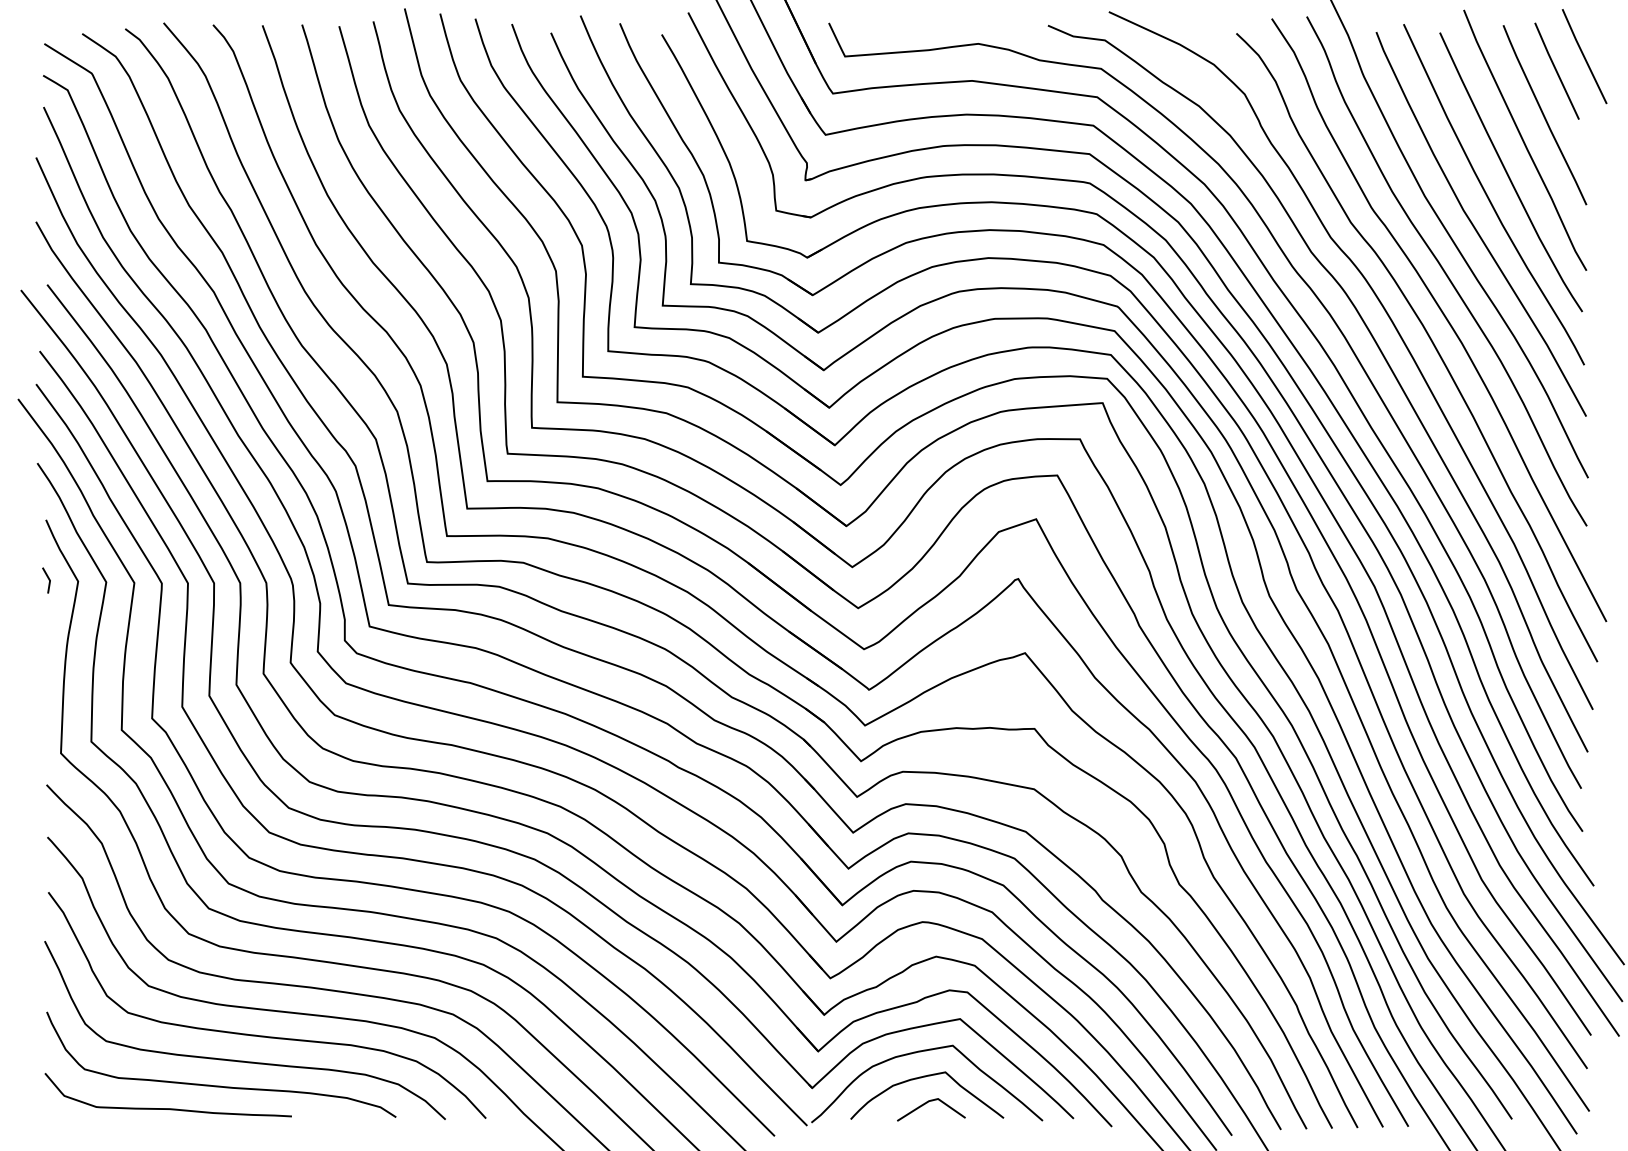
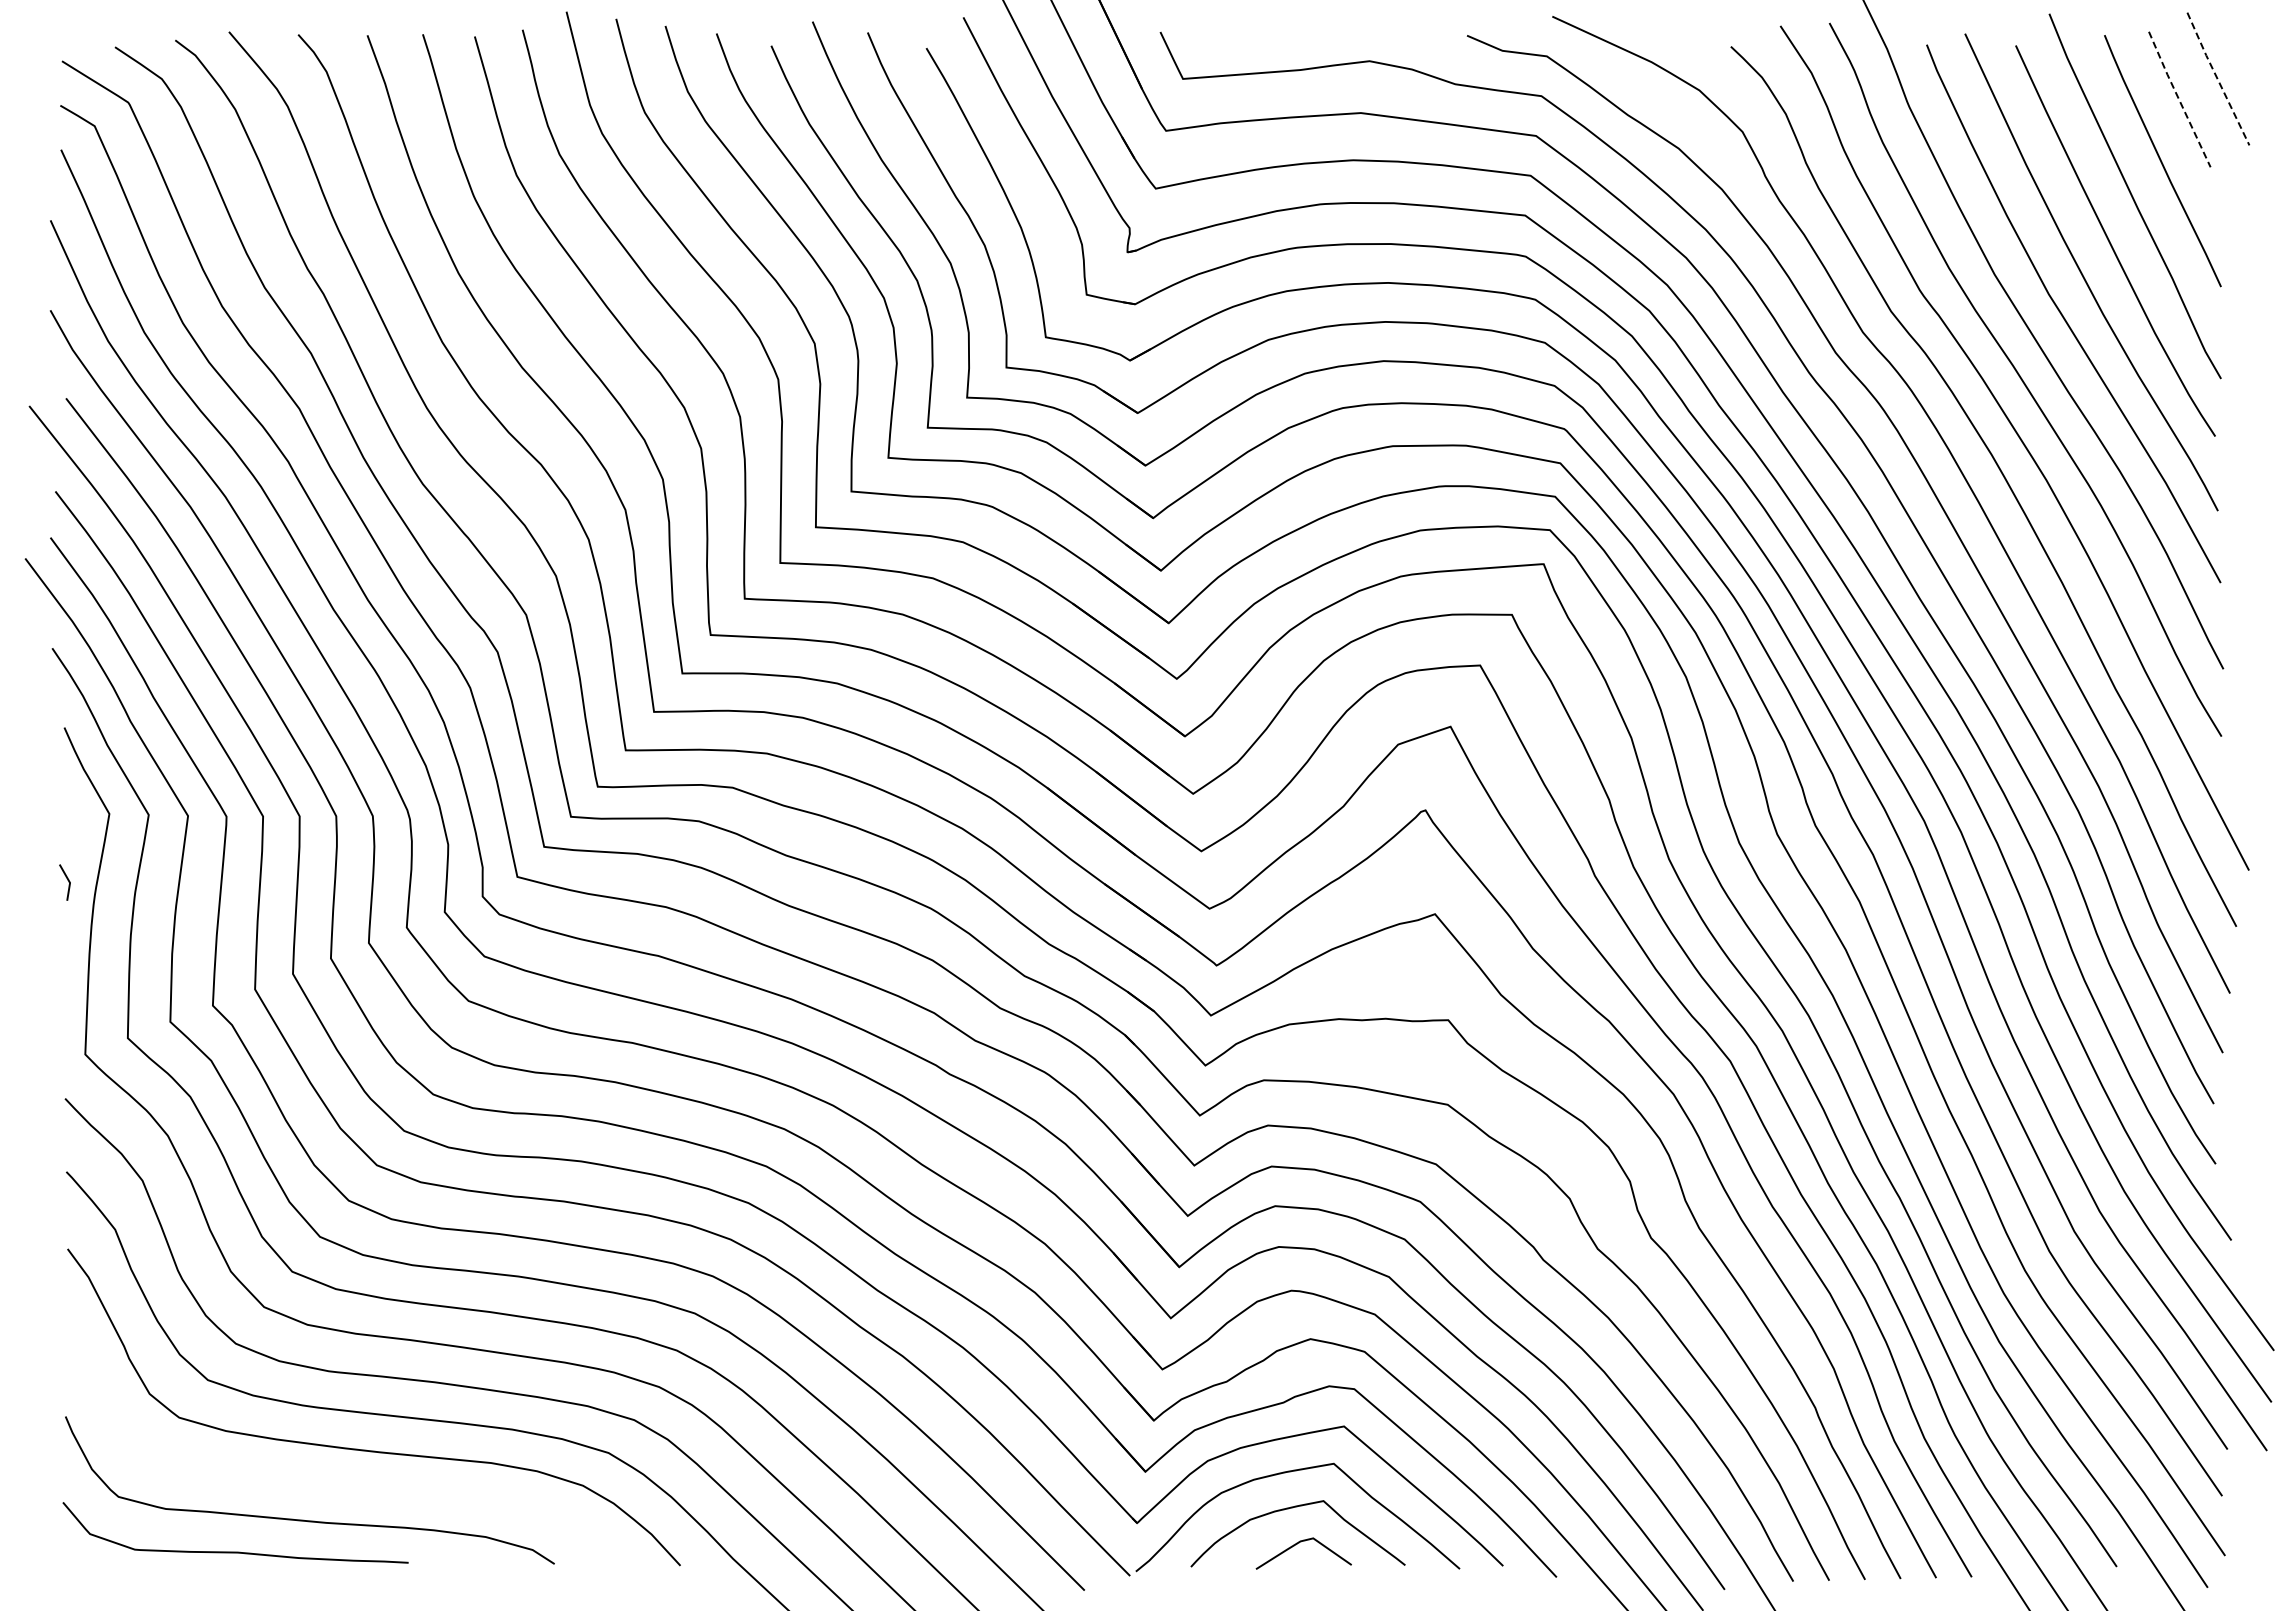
line: (1584, 56) -> (2217, 78), solid -> dashed
line: (1556, 71) -> (2178, 99), solid -> dashed
line: (48, 579) -> (67, 880), moved
curve: (240, 1060) -> (336, 1484), removed

